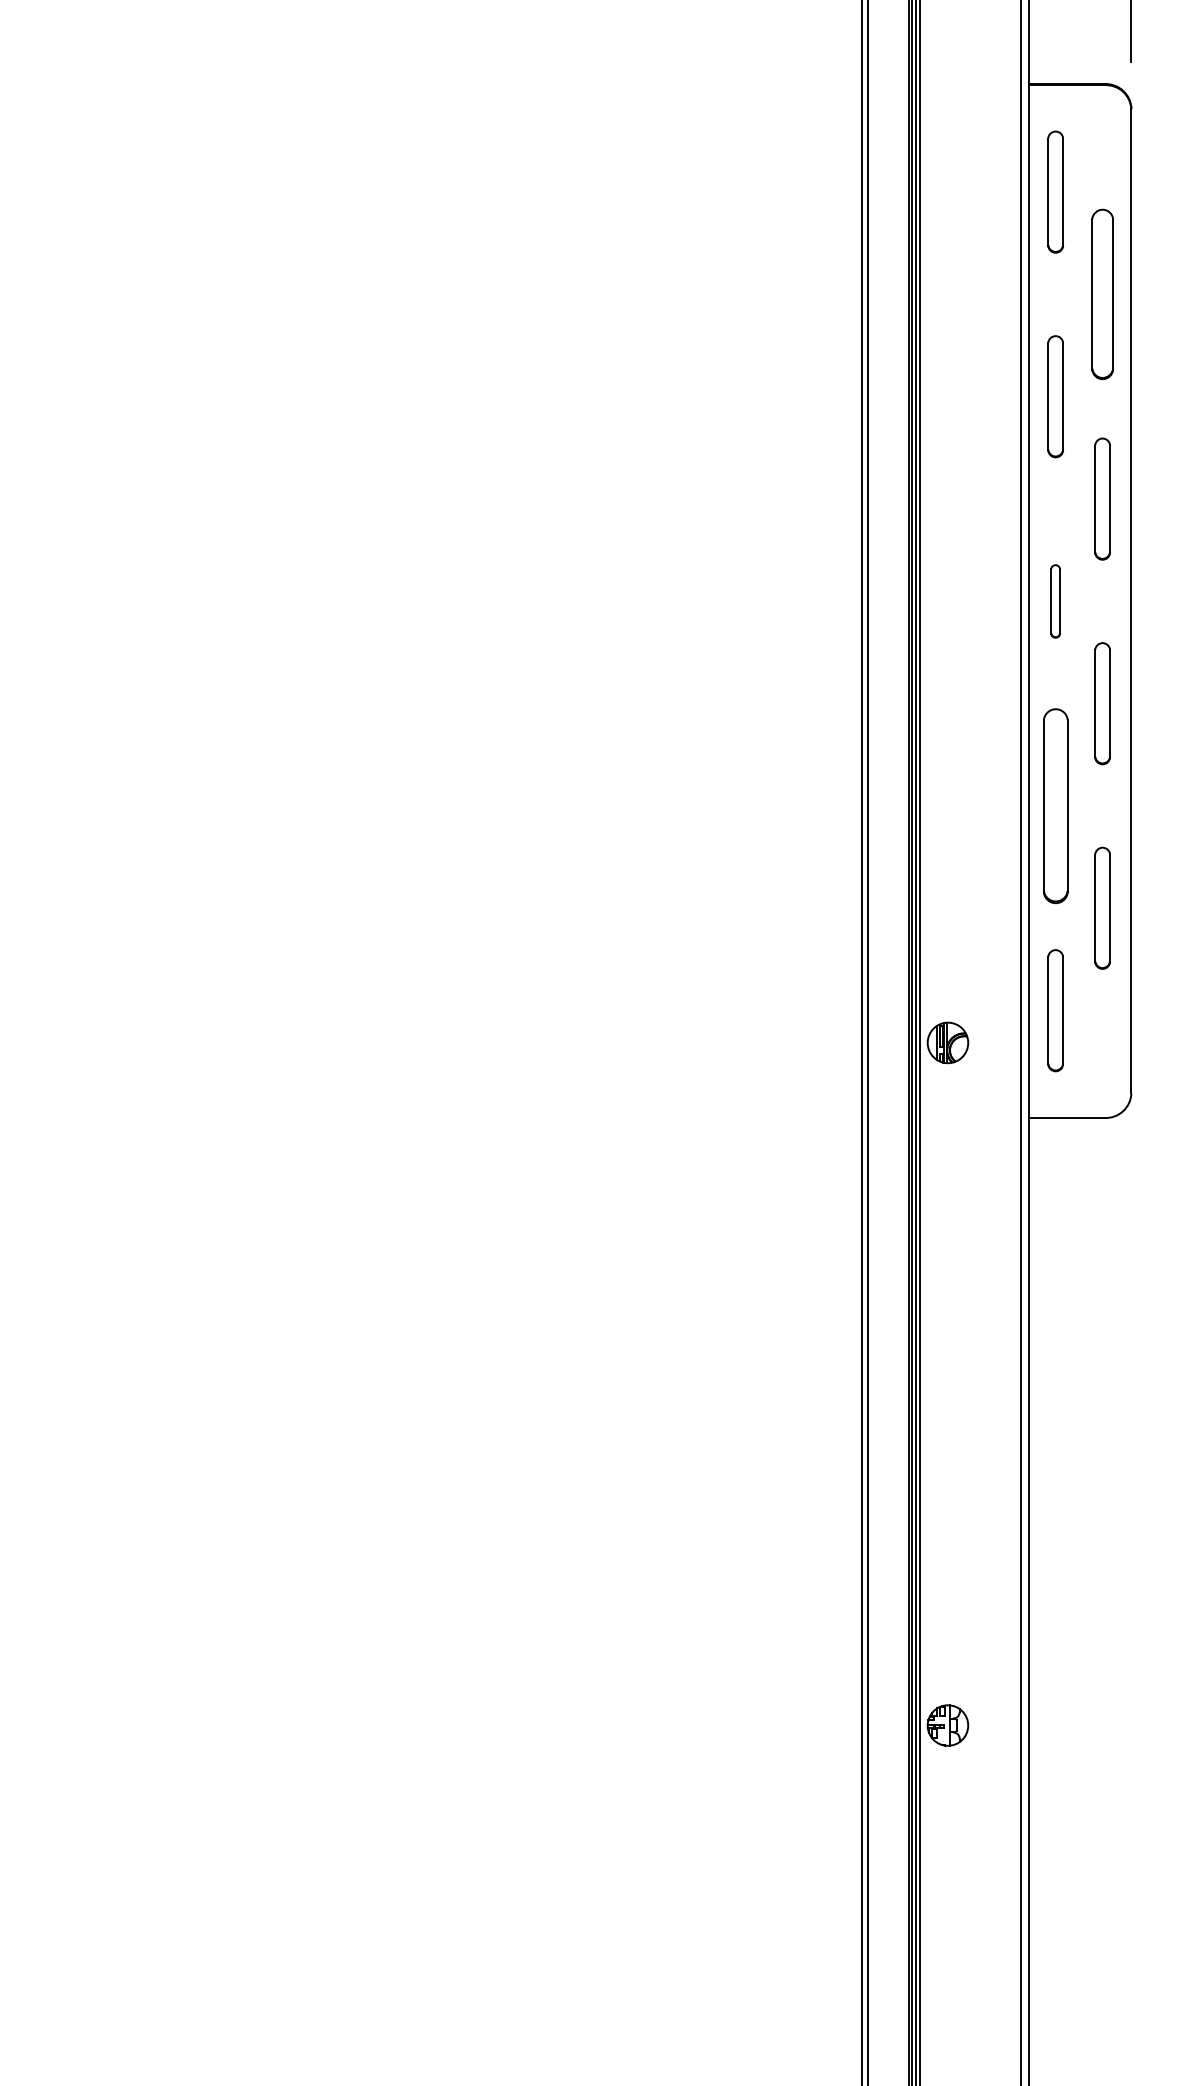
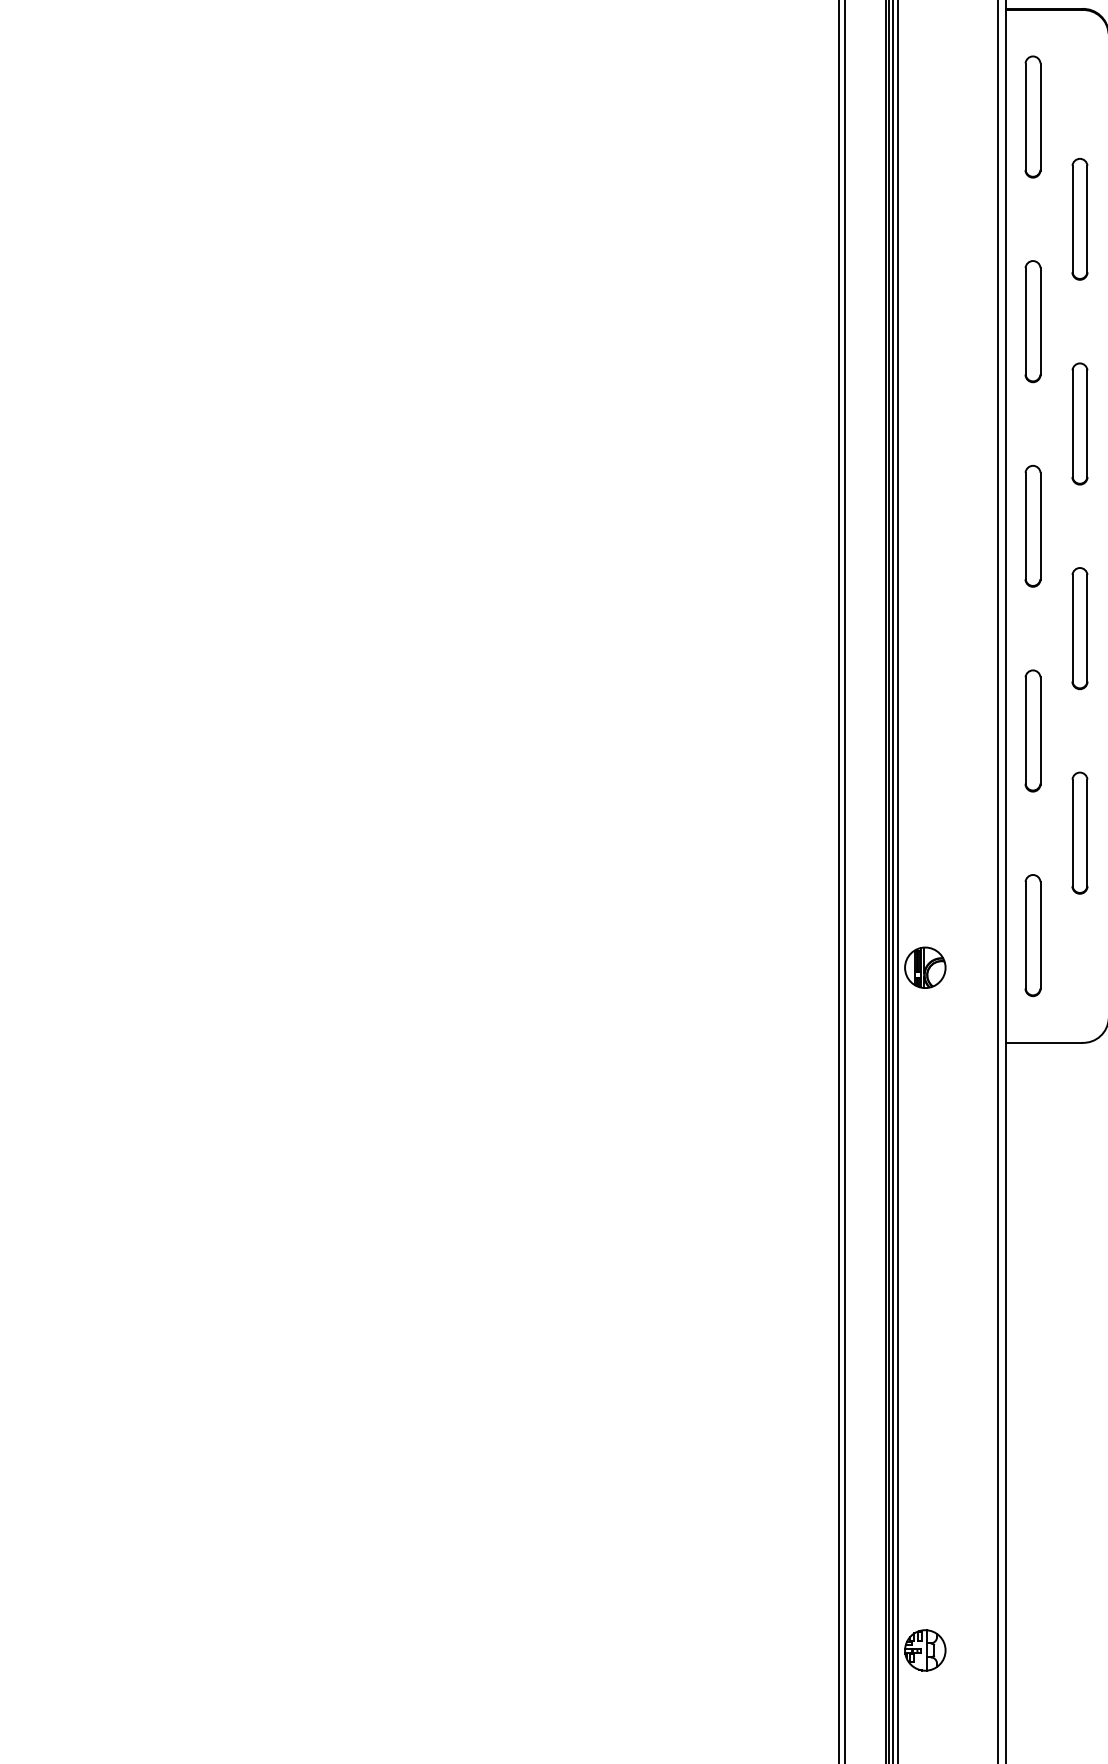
part: (1102, 294) -> (1079, 219), size x0.71
part: (1055, 601) -> (1032, 526), size x1.67
part: (1055, 805) -> (1032, 730), size x0.62

